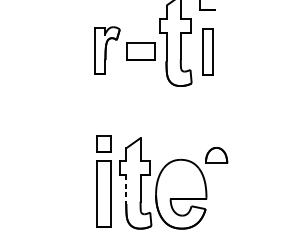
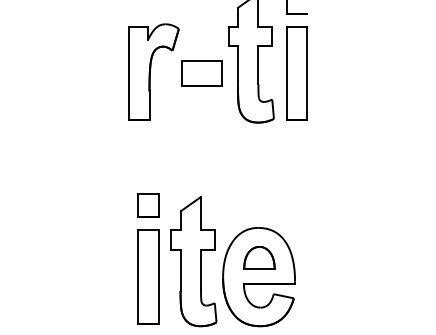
part: (107, 50) -> (153, 71), size x1.43
part: (207, 51) -> (296, 73), size x1.43
part: (216, 155) -> (259, 257), moved
line: (126, 189) -> (180, 270), dashed -> solid

